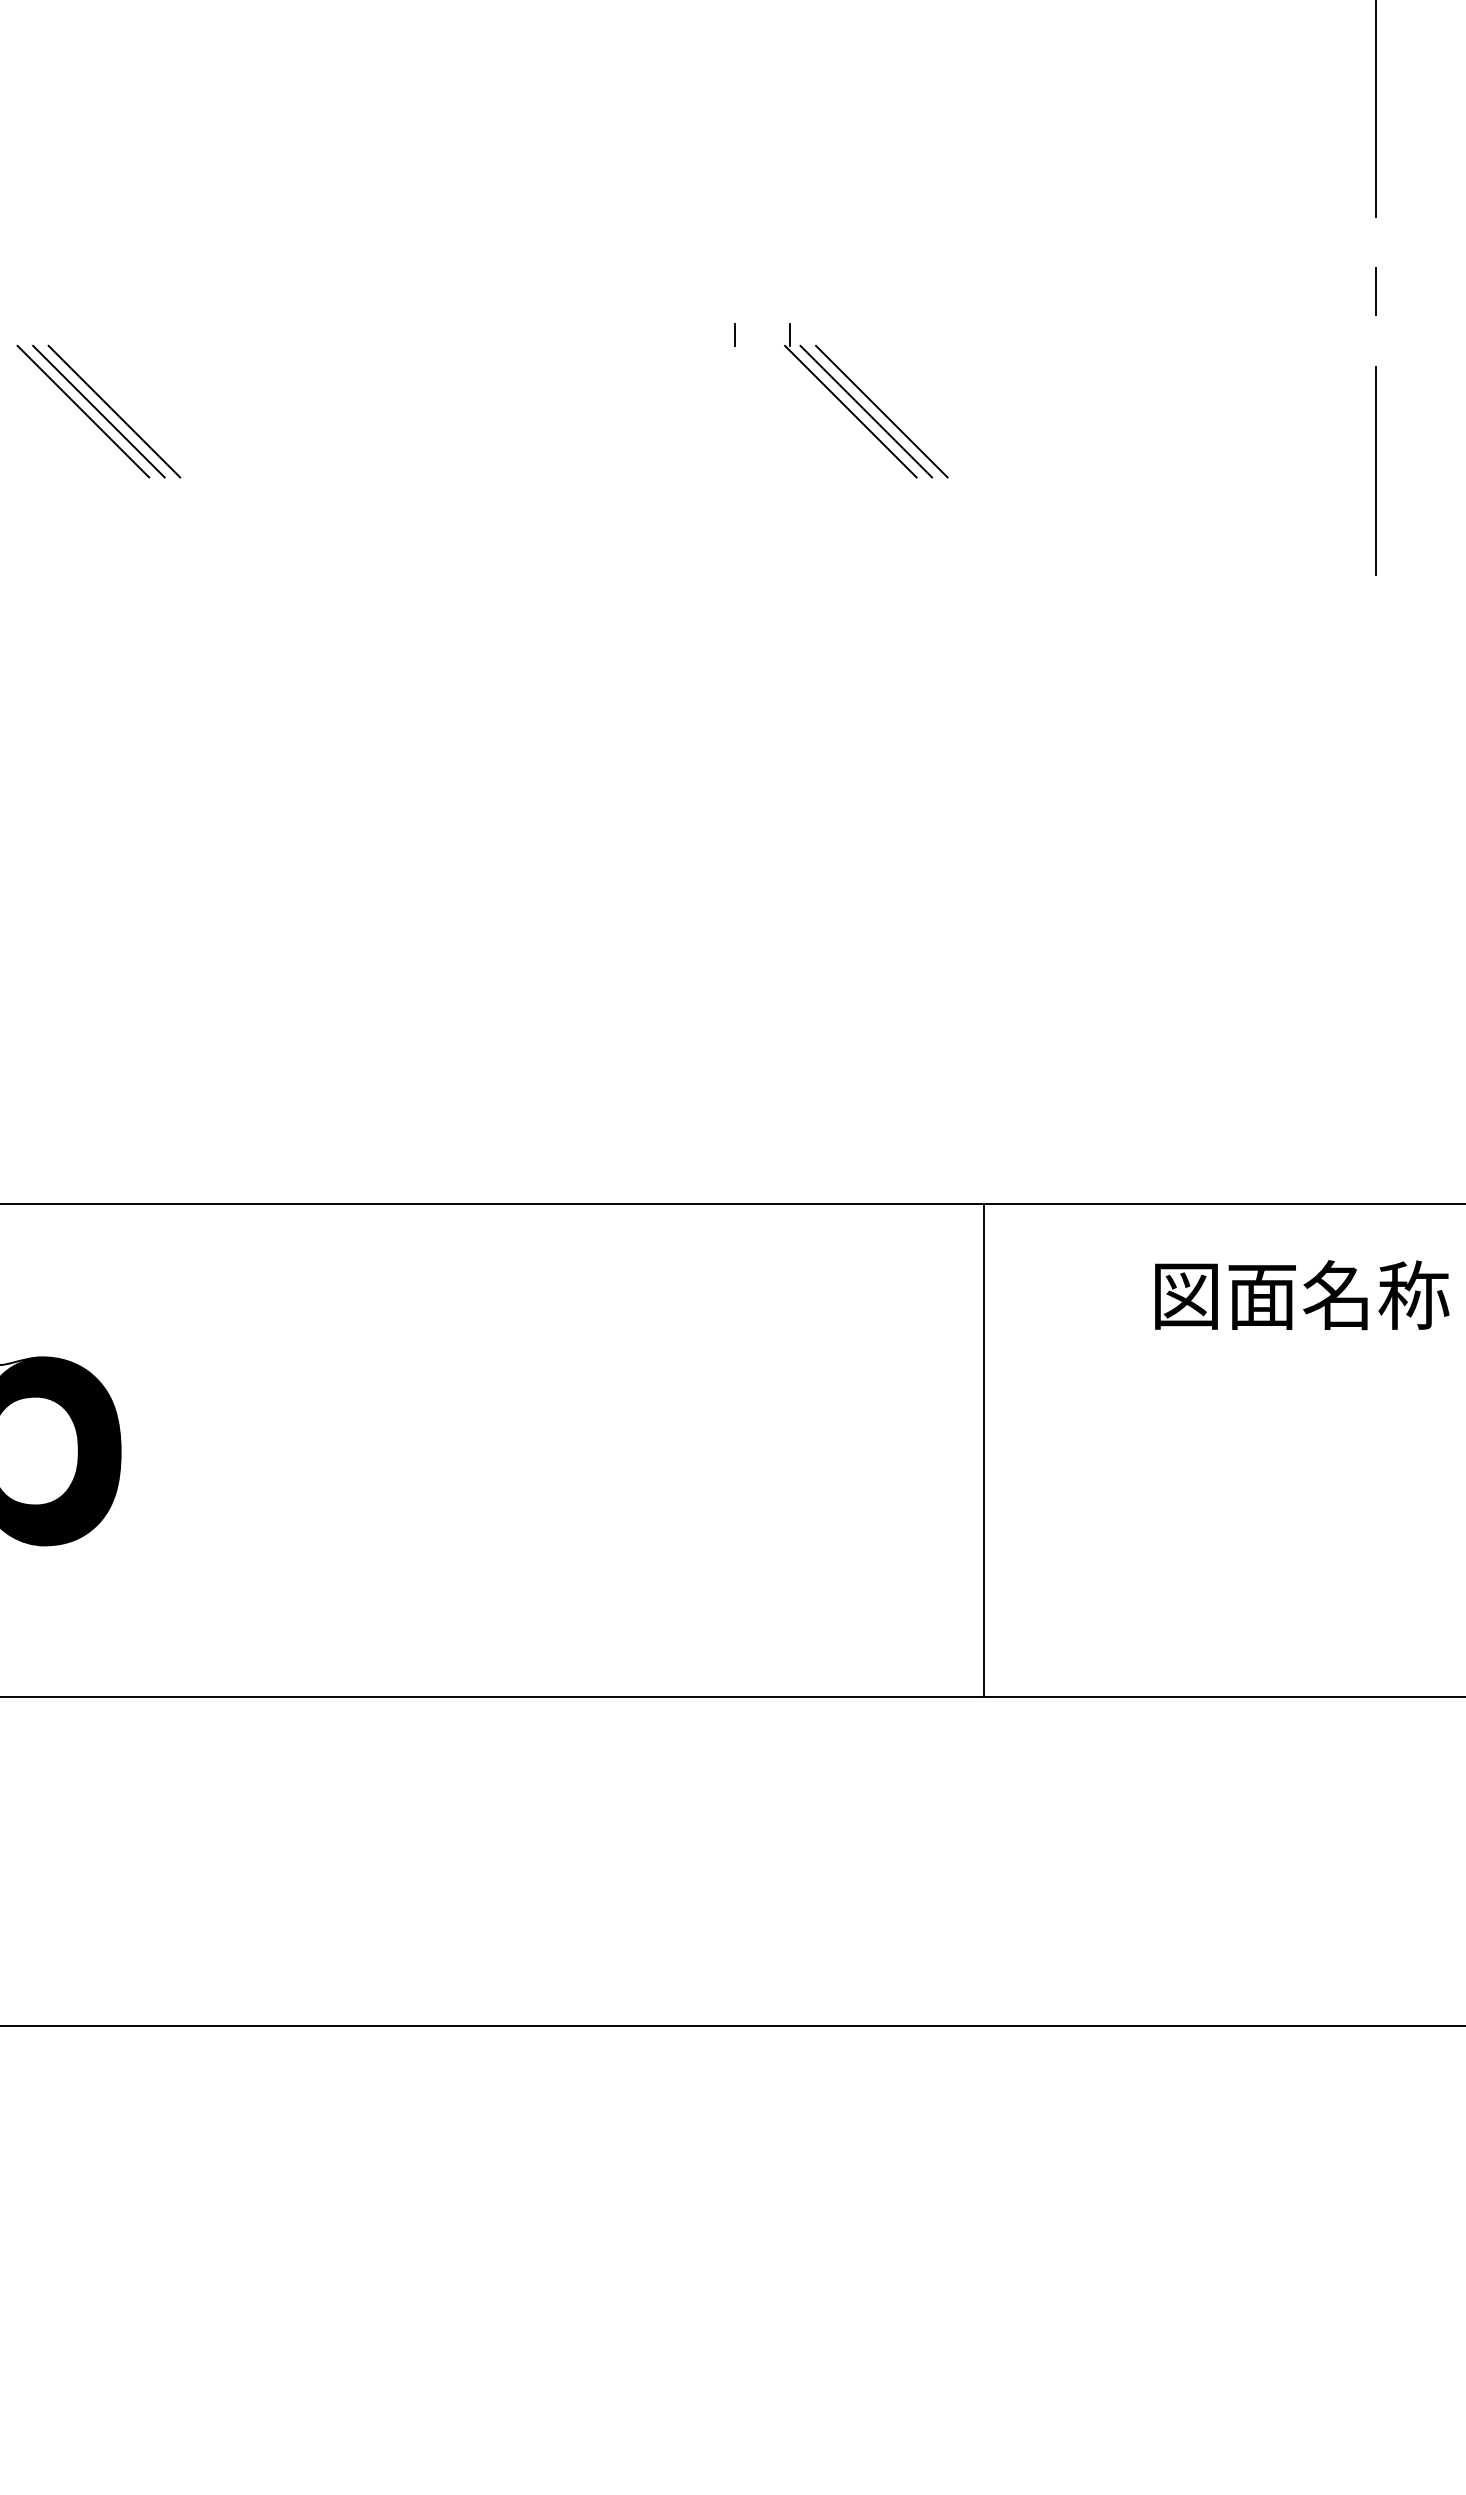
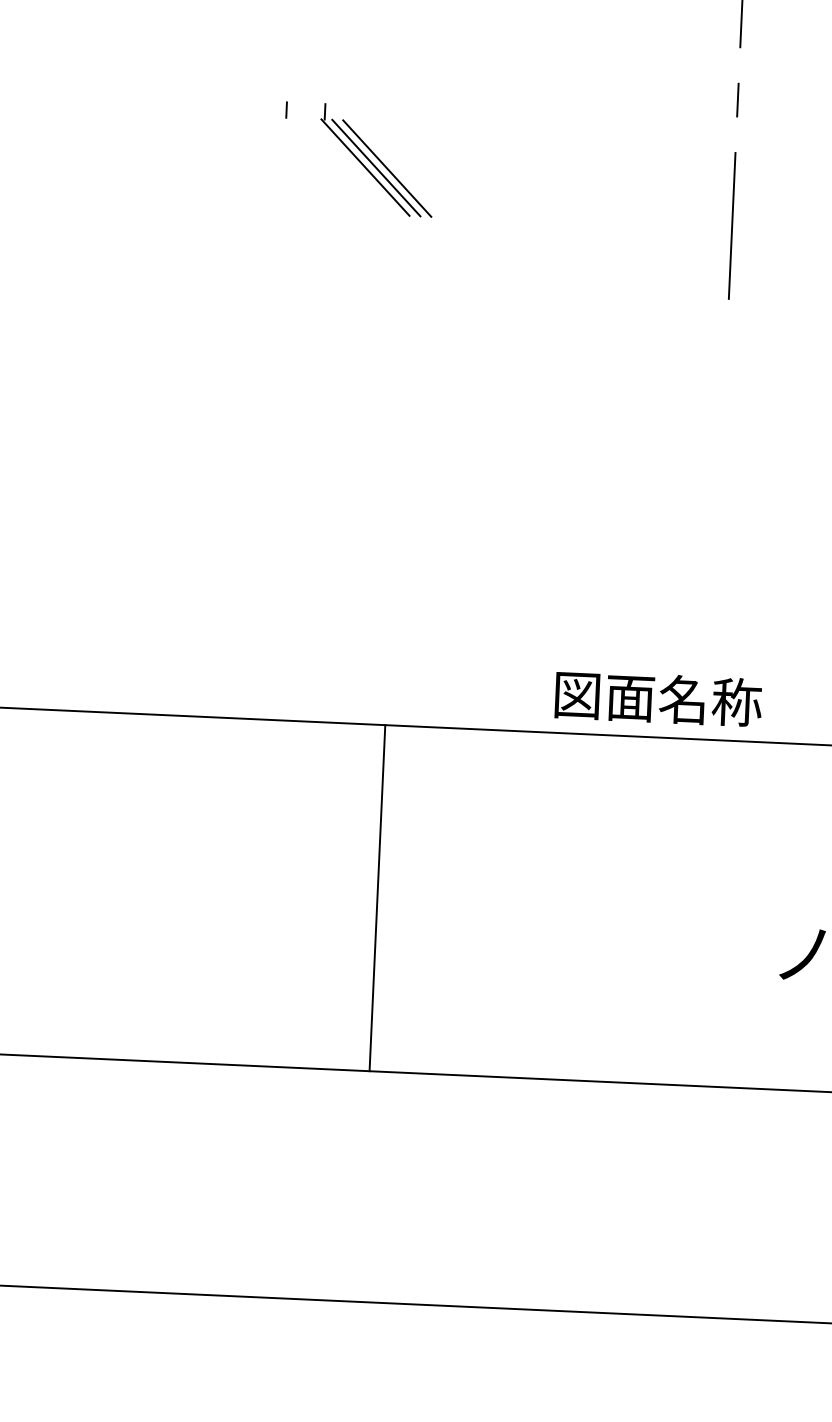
text: (1302, 1295) -> (658, 698), moved
line: (983, 1449) -> (377, 897), moved

